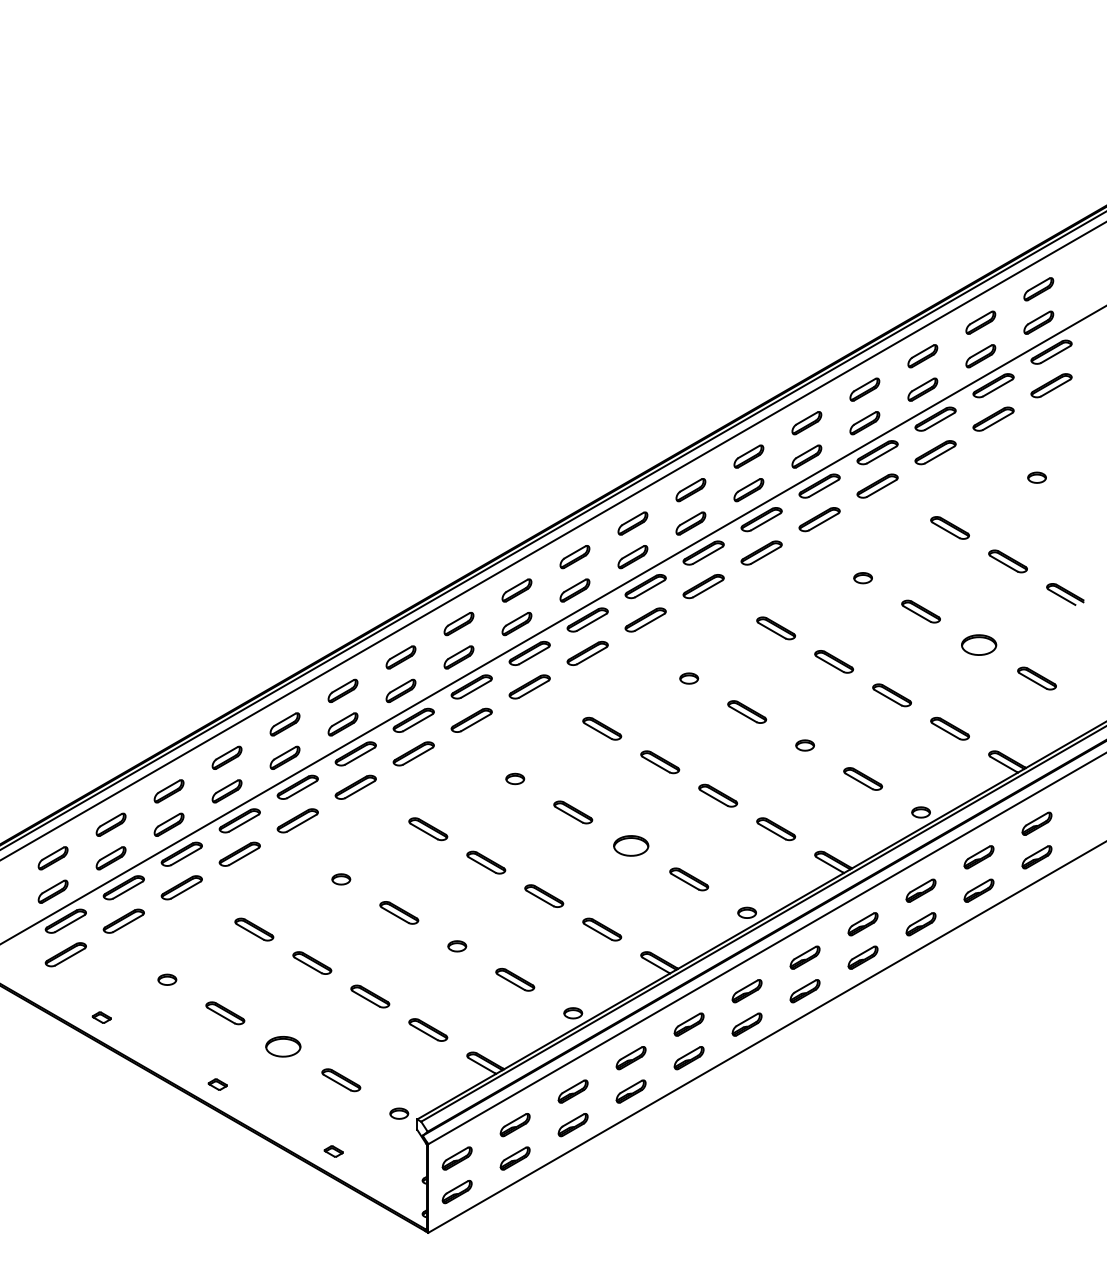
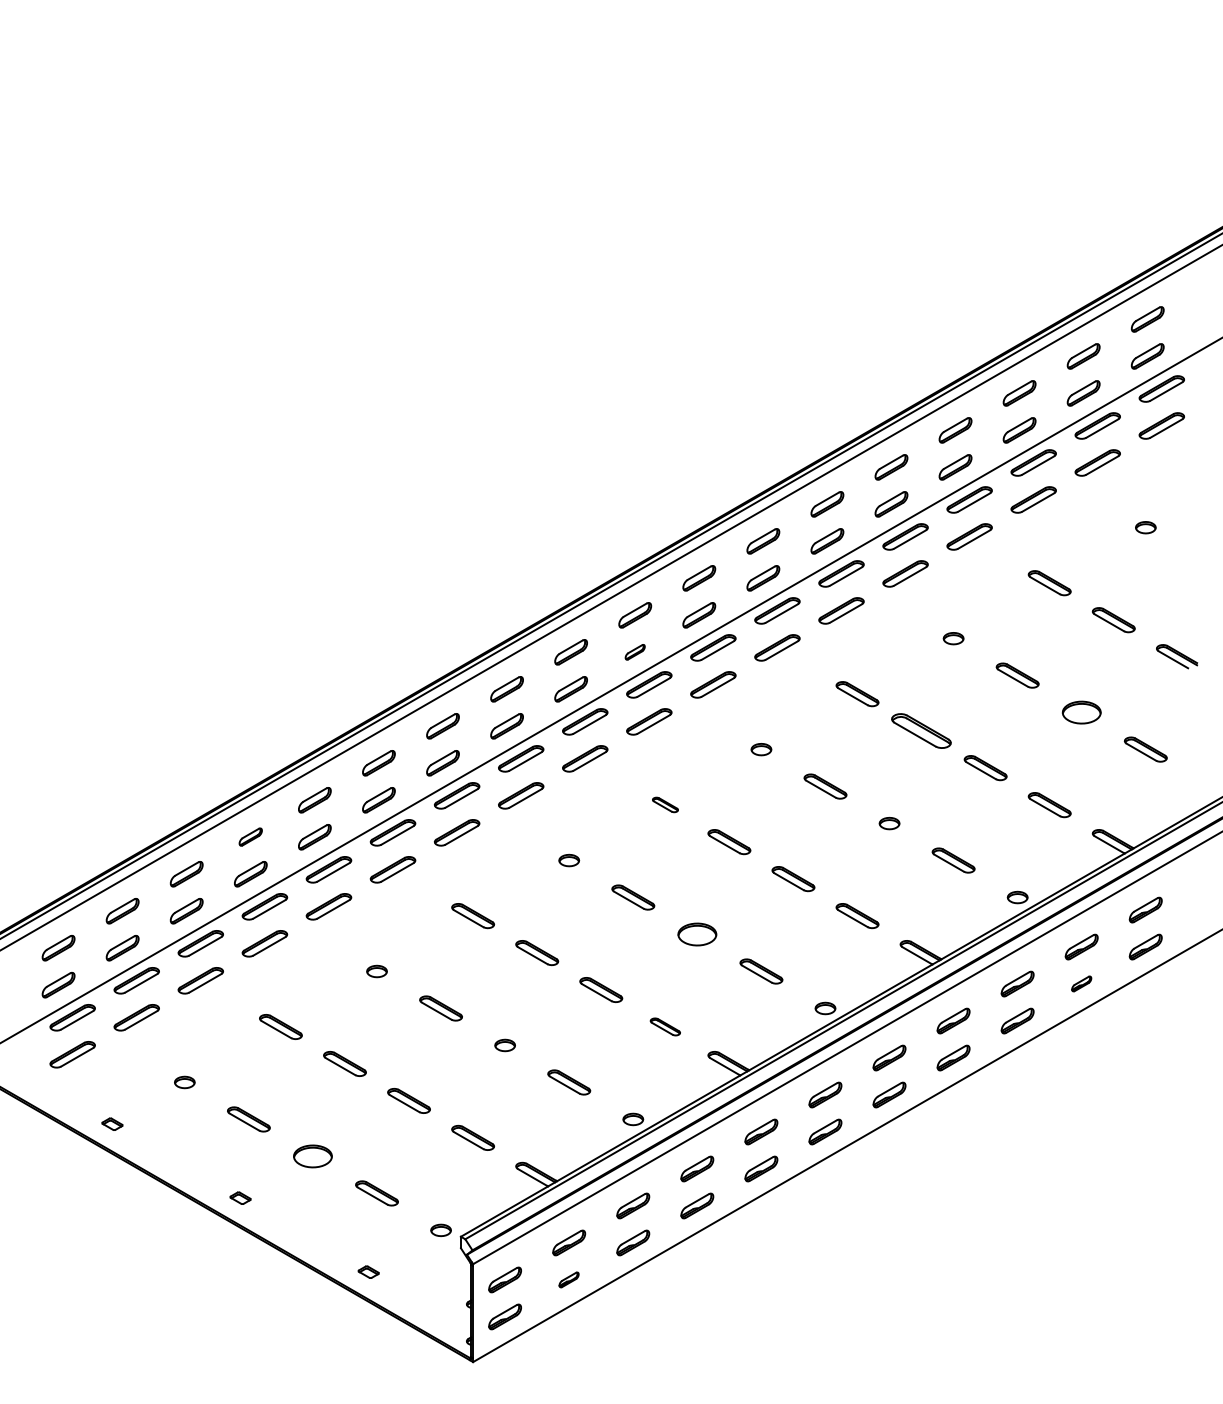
part: (574, 590) -> (634, 652), size x0.6
part: (834, 661) -> (922, 730), size x1.4
part: (602, 728) -> (665, 804), size x0.6
part: (226, 757) -> (250, 836), size x0.7
part: (978, 890) -> (1081, 983), size x0.6
part: (602, 929) -> (665, 1026), size x0.7
part: (514, 1158) -> (568, 1279), size x0.6

